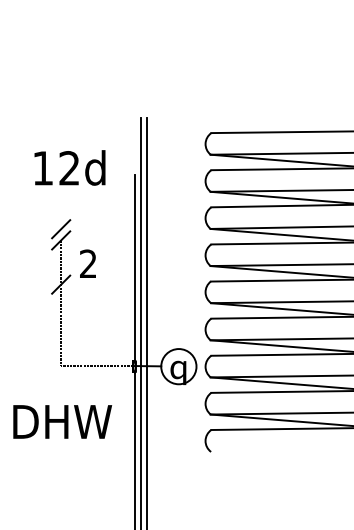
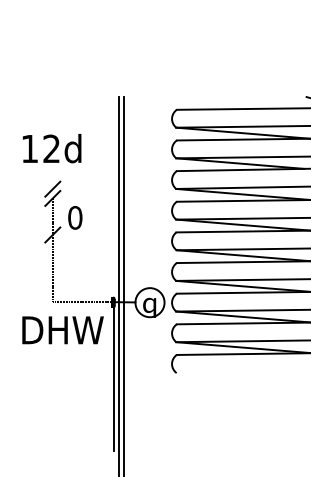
text: (69, 167) -> (51, 148), moved
text: (88, 263) -> (75, 217), 2 -> 0
line: (134, 267) -> (113, 220), removed
text: (61, 422) -> (62, 330), moved

